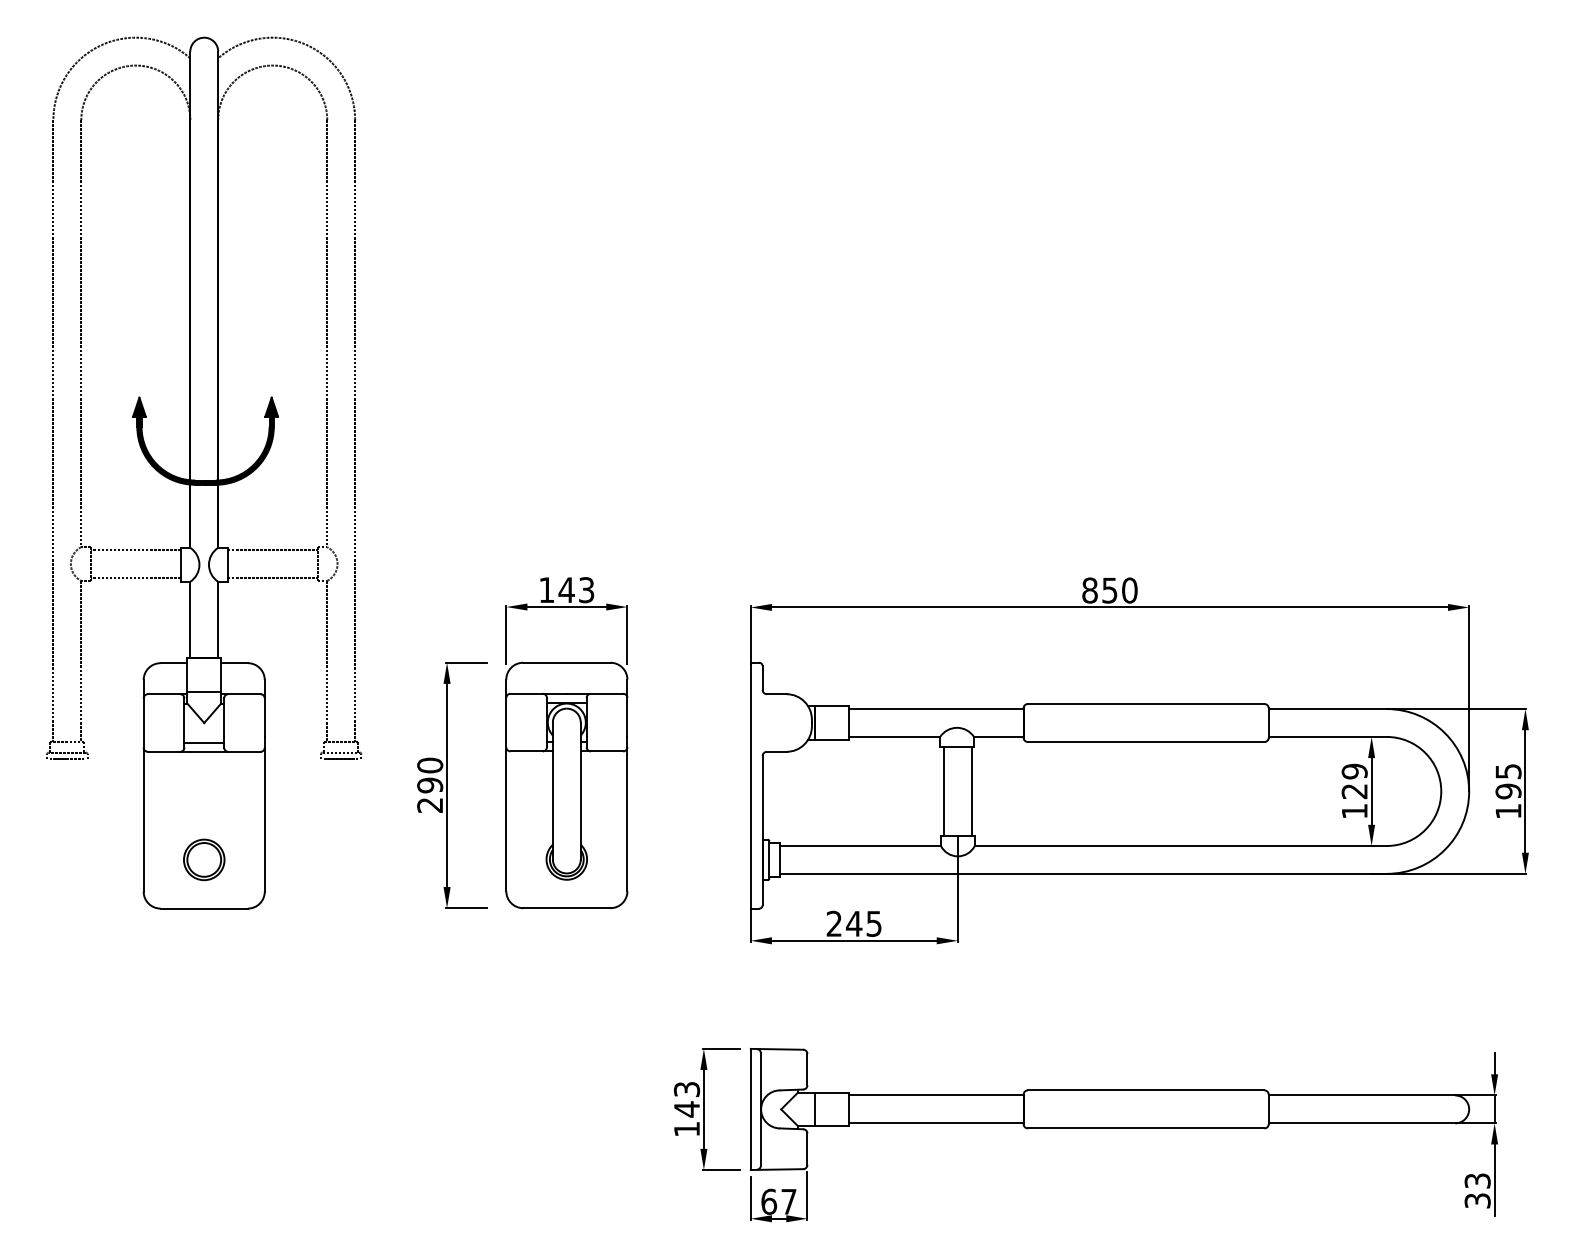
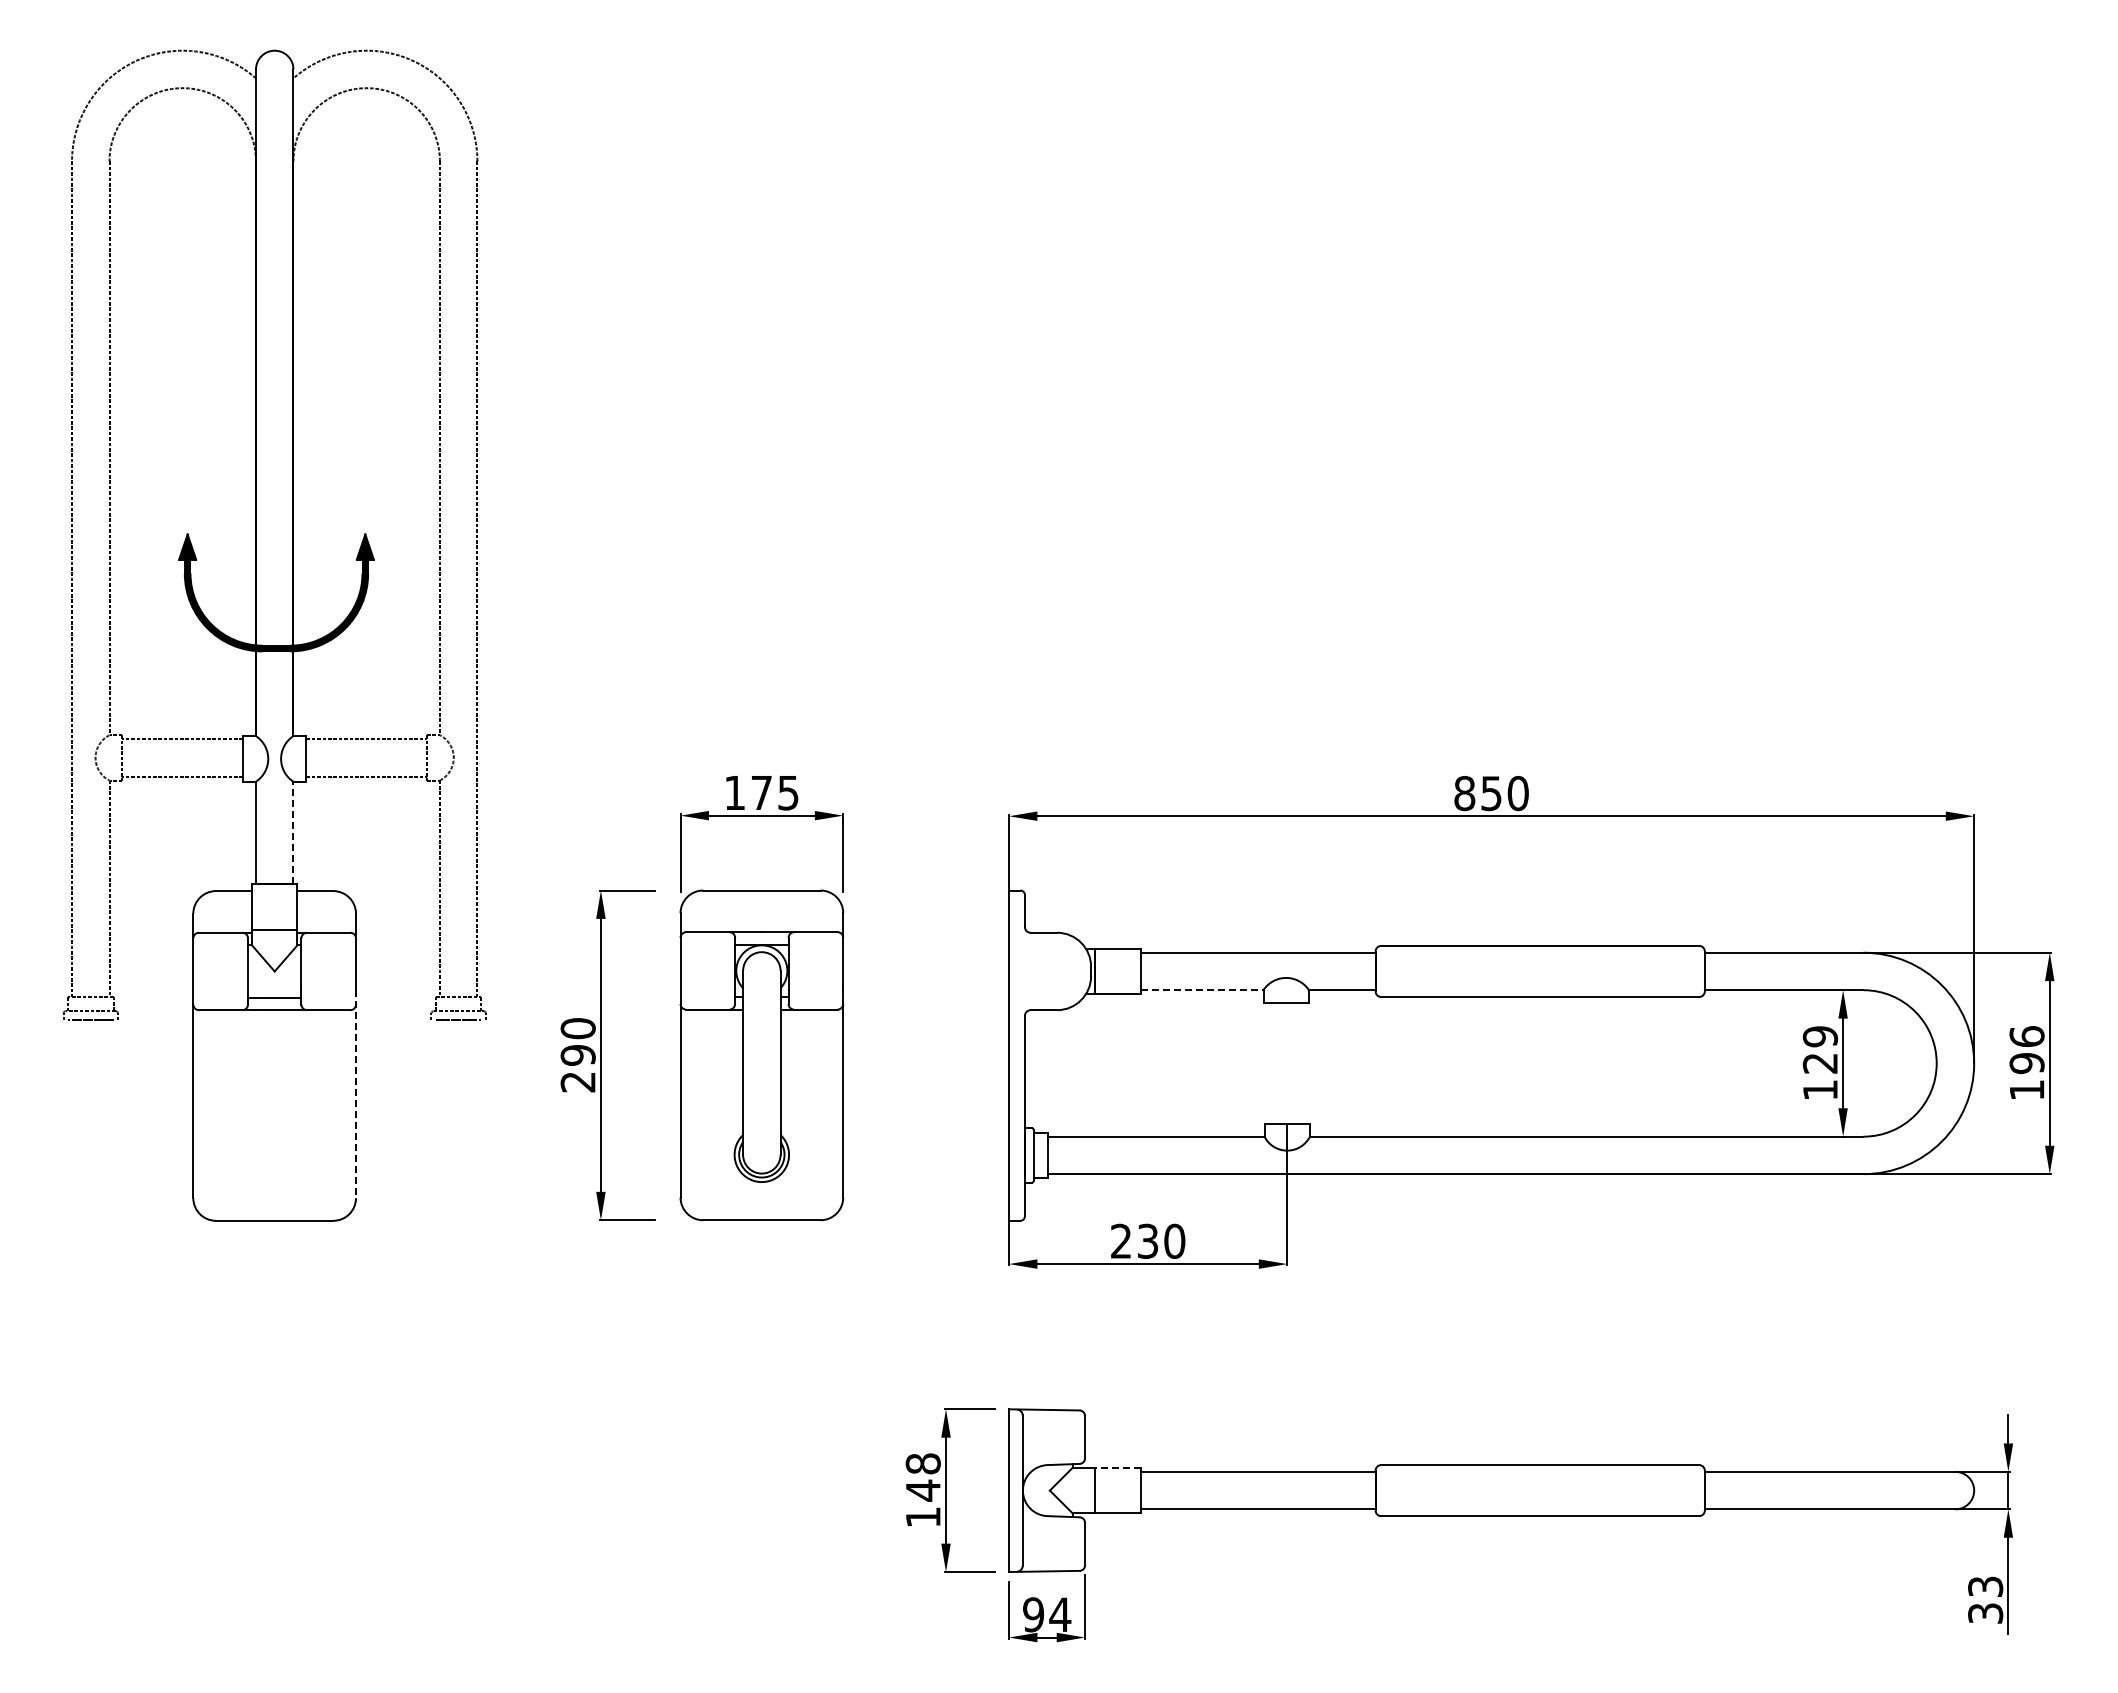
text: (576, 589) -> (774, 792), 143 -> 175
line: (218, 619) -> (293, 832), solid -> dashed
line: (894, 737) -> (1202, 990), solid -> dashed
text: (1508, 771) -> (2026, 1036), 195 -> 196
line: (943, 791) -> (1268, 1063), removed
line: (971, 791) -> (1305, 1063), removed
line: (265, 814) -> (356, 1094), solid -> dashed
part: (204, 859) -> (274, 1155), removed
text: (863, 923) -> (1160, 1240), 245 -> 230
text: (686, 1089) -> (922, 1463), 143 -> 148
line: (832, 1092) -> (1118, 1467), solid -> dashed
text: (779, 1201) -> (1047, 1614), 67 -> 94

